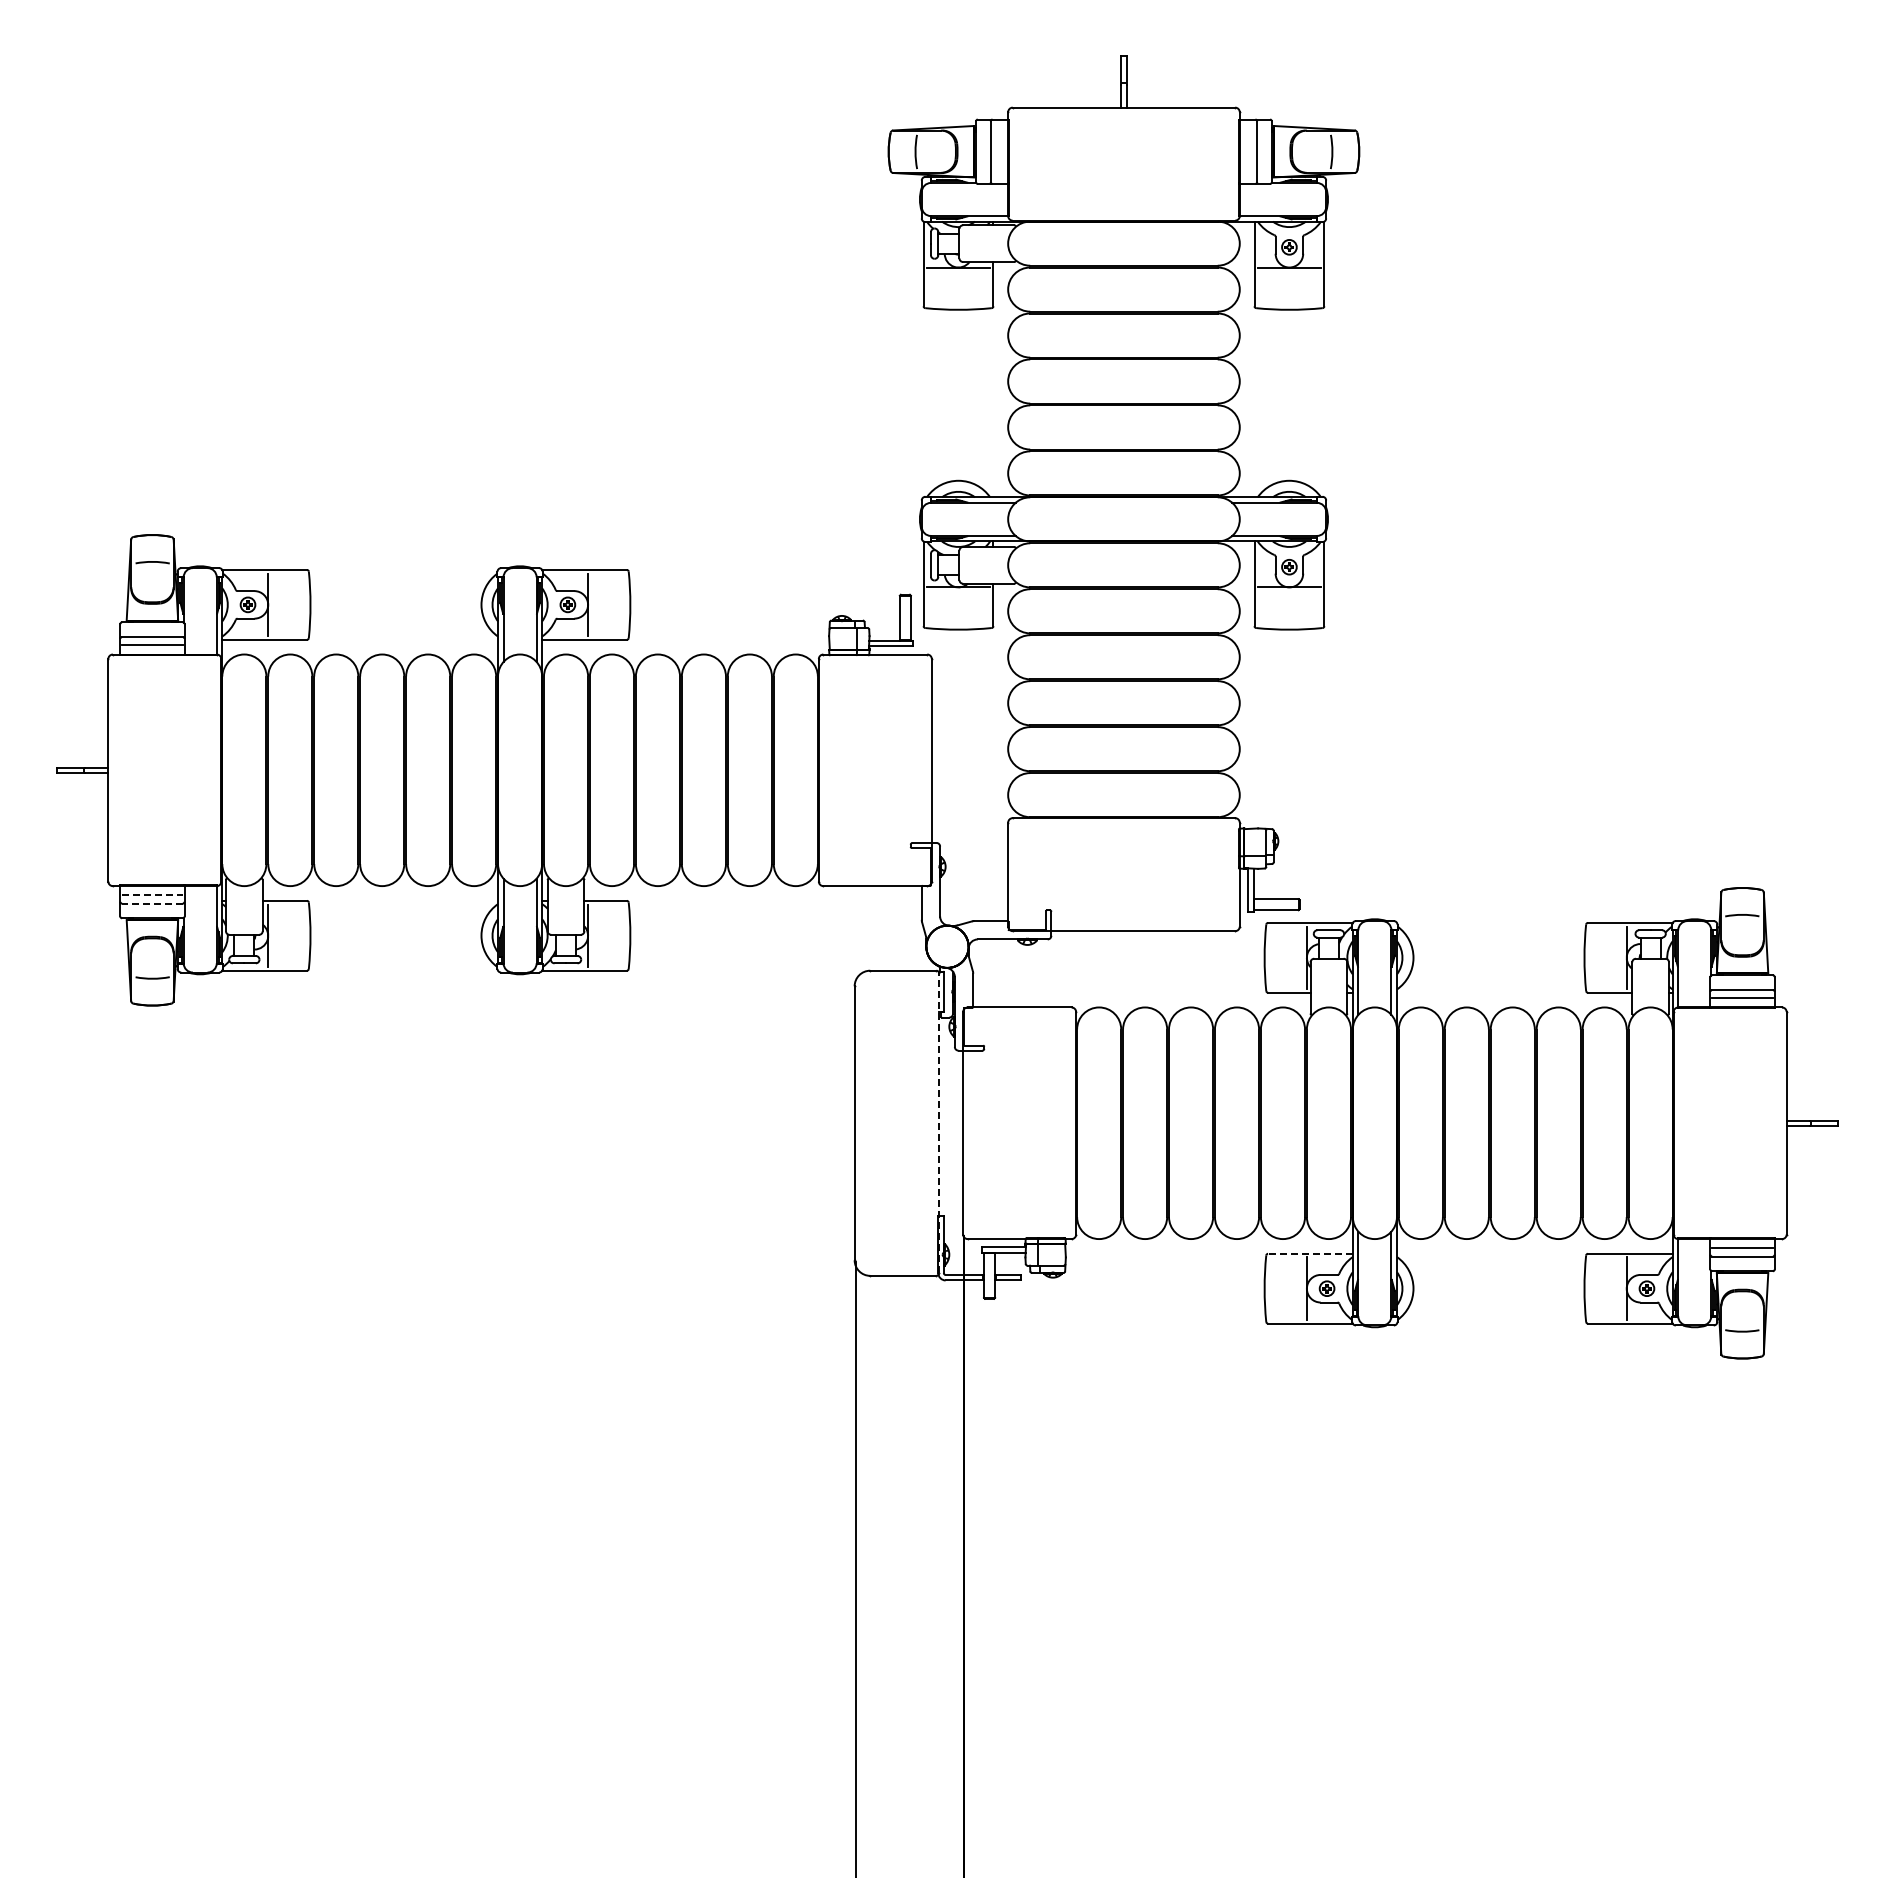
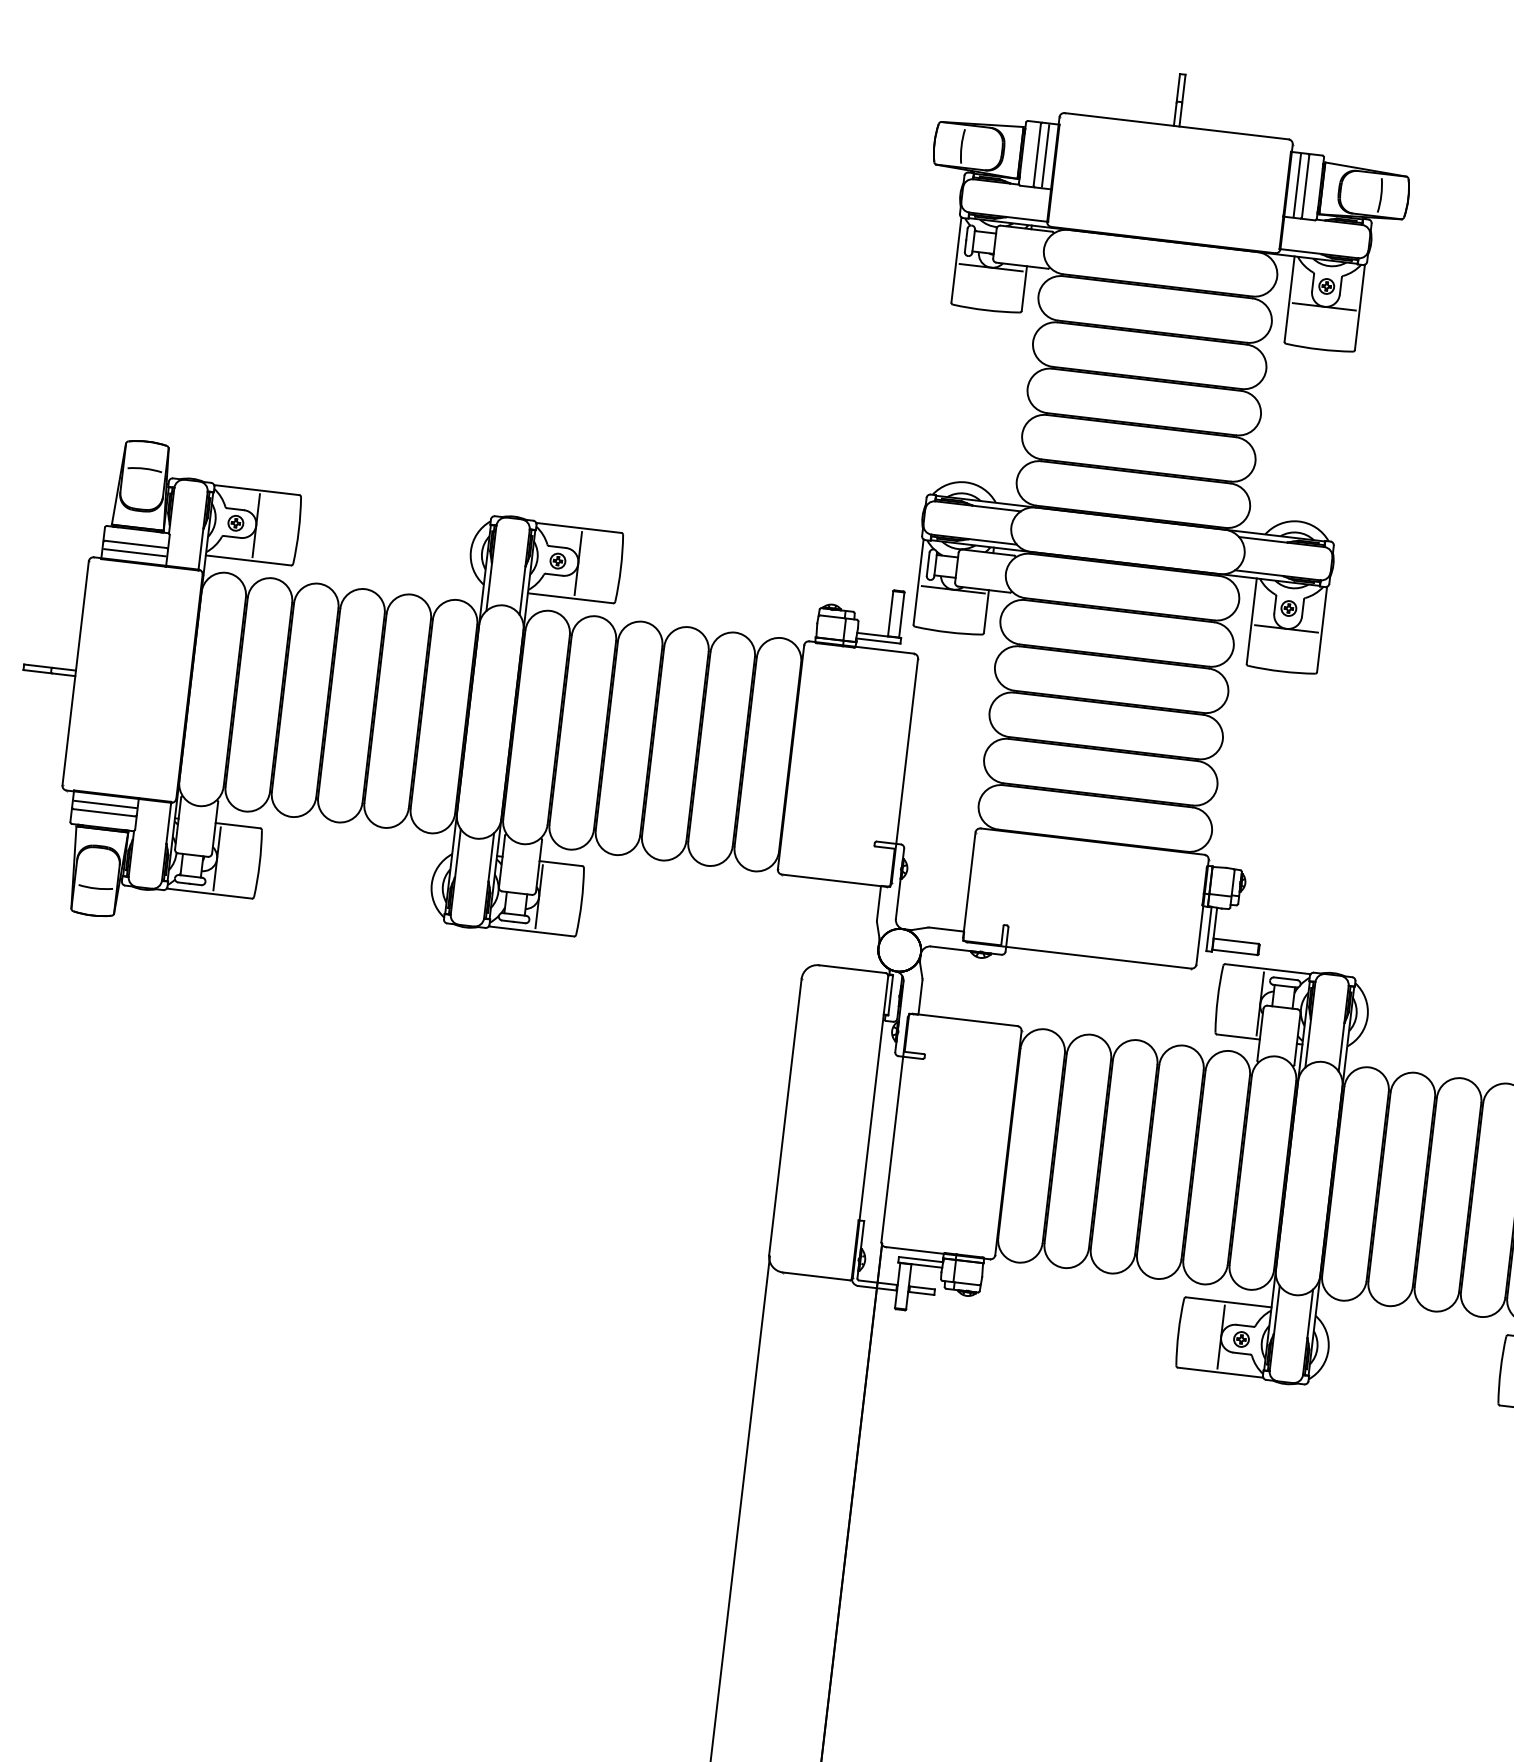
line: (998, 151) -> (1045, 155), added
line: (1248, 151) -> (1296, 185), added
line: (152, 895) -> (105, 804), dashed -> solid
line: (151, 903) -> (103, 812), dashed -> solid
line: (939, 1123) -> (870, 1127), dashed -> solid
line: (1309, 1253) -> (1227, 1301), dashed -> solid

